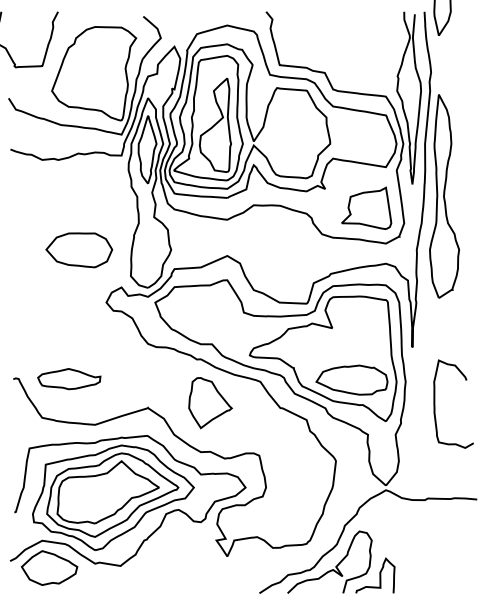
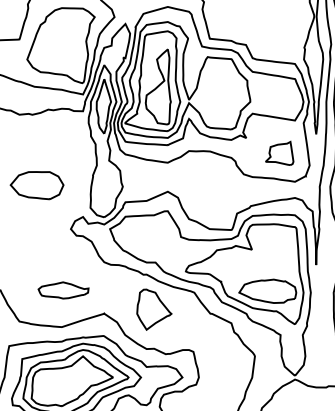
part: (366, 207) -> (279, 152), size x0.7
part: (79, 250) -> (37, 185), moved
part: (69, 379) -> (63, 290), moved

